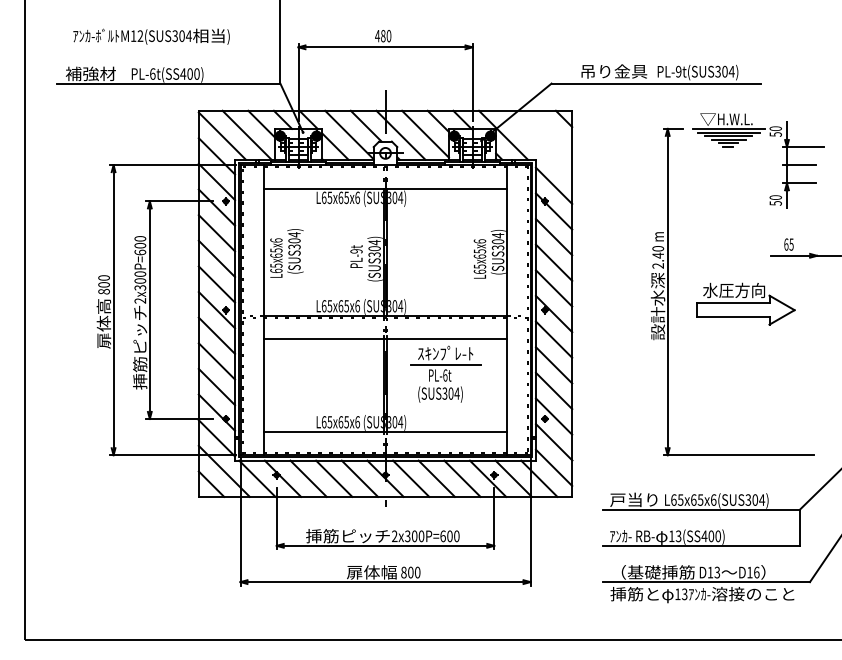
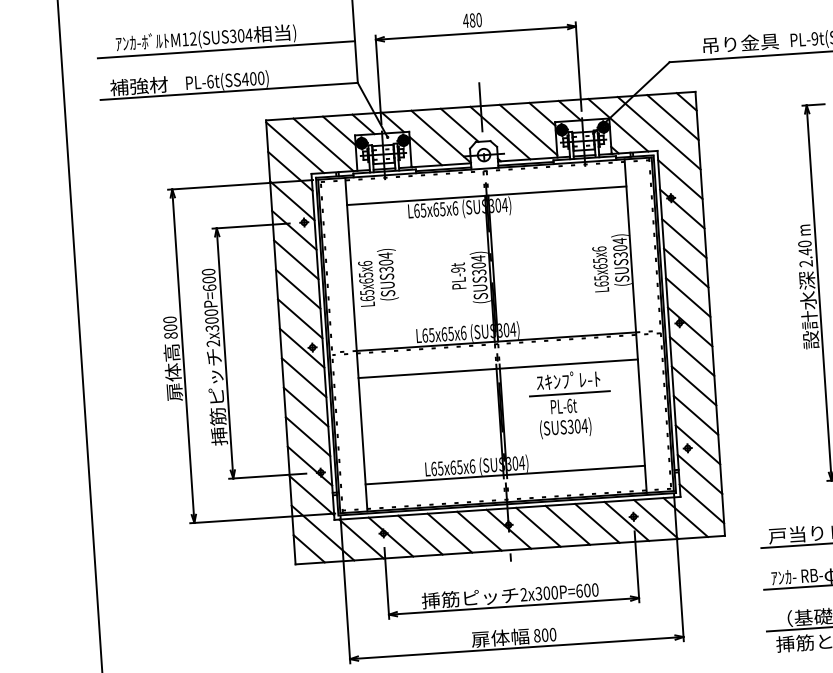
line: (168, 47) -> (226, 49), added
line: (551, 131) -> (673, 117), added
line: (538, 144) -> (659, 133), added

